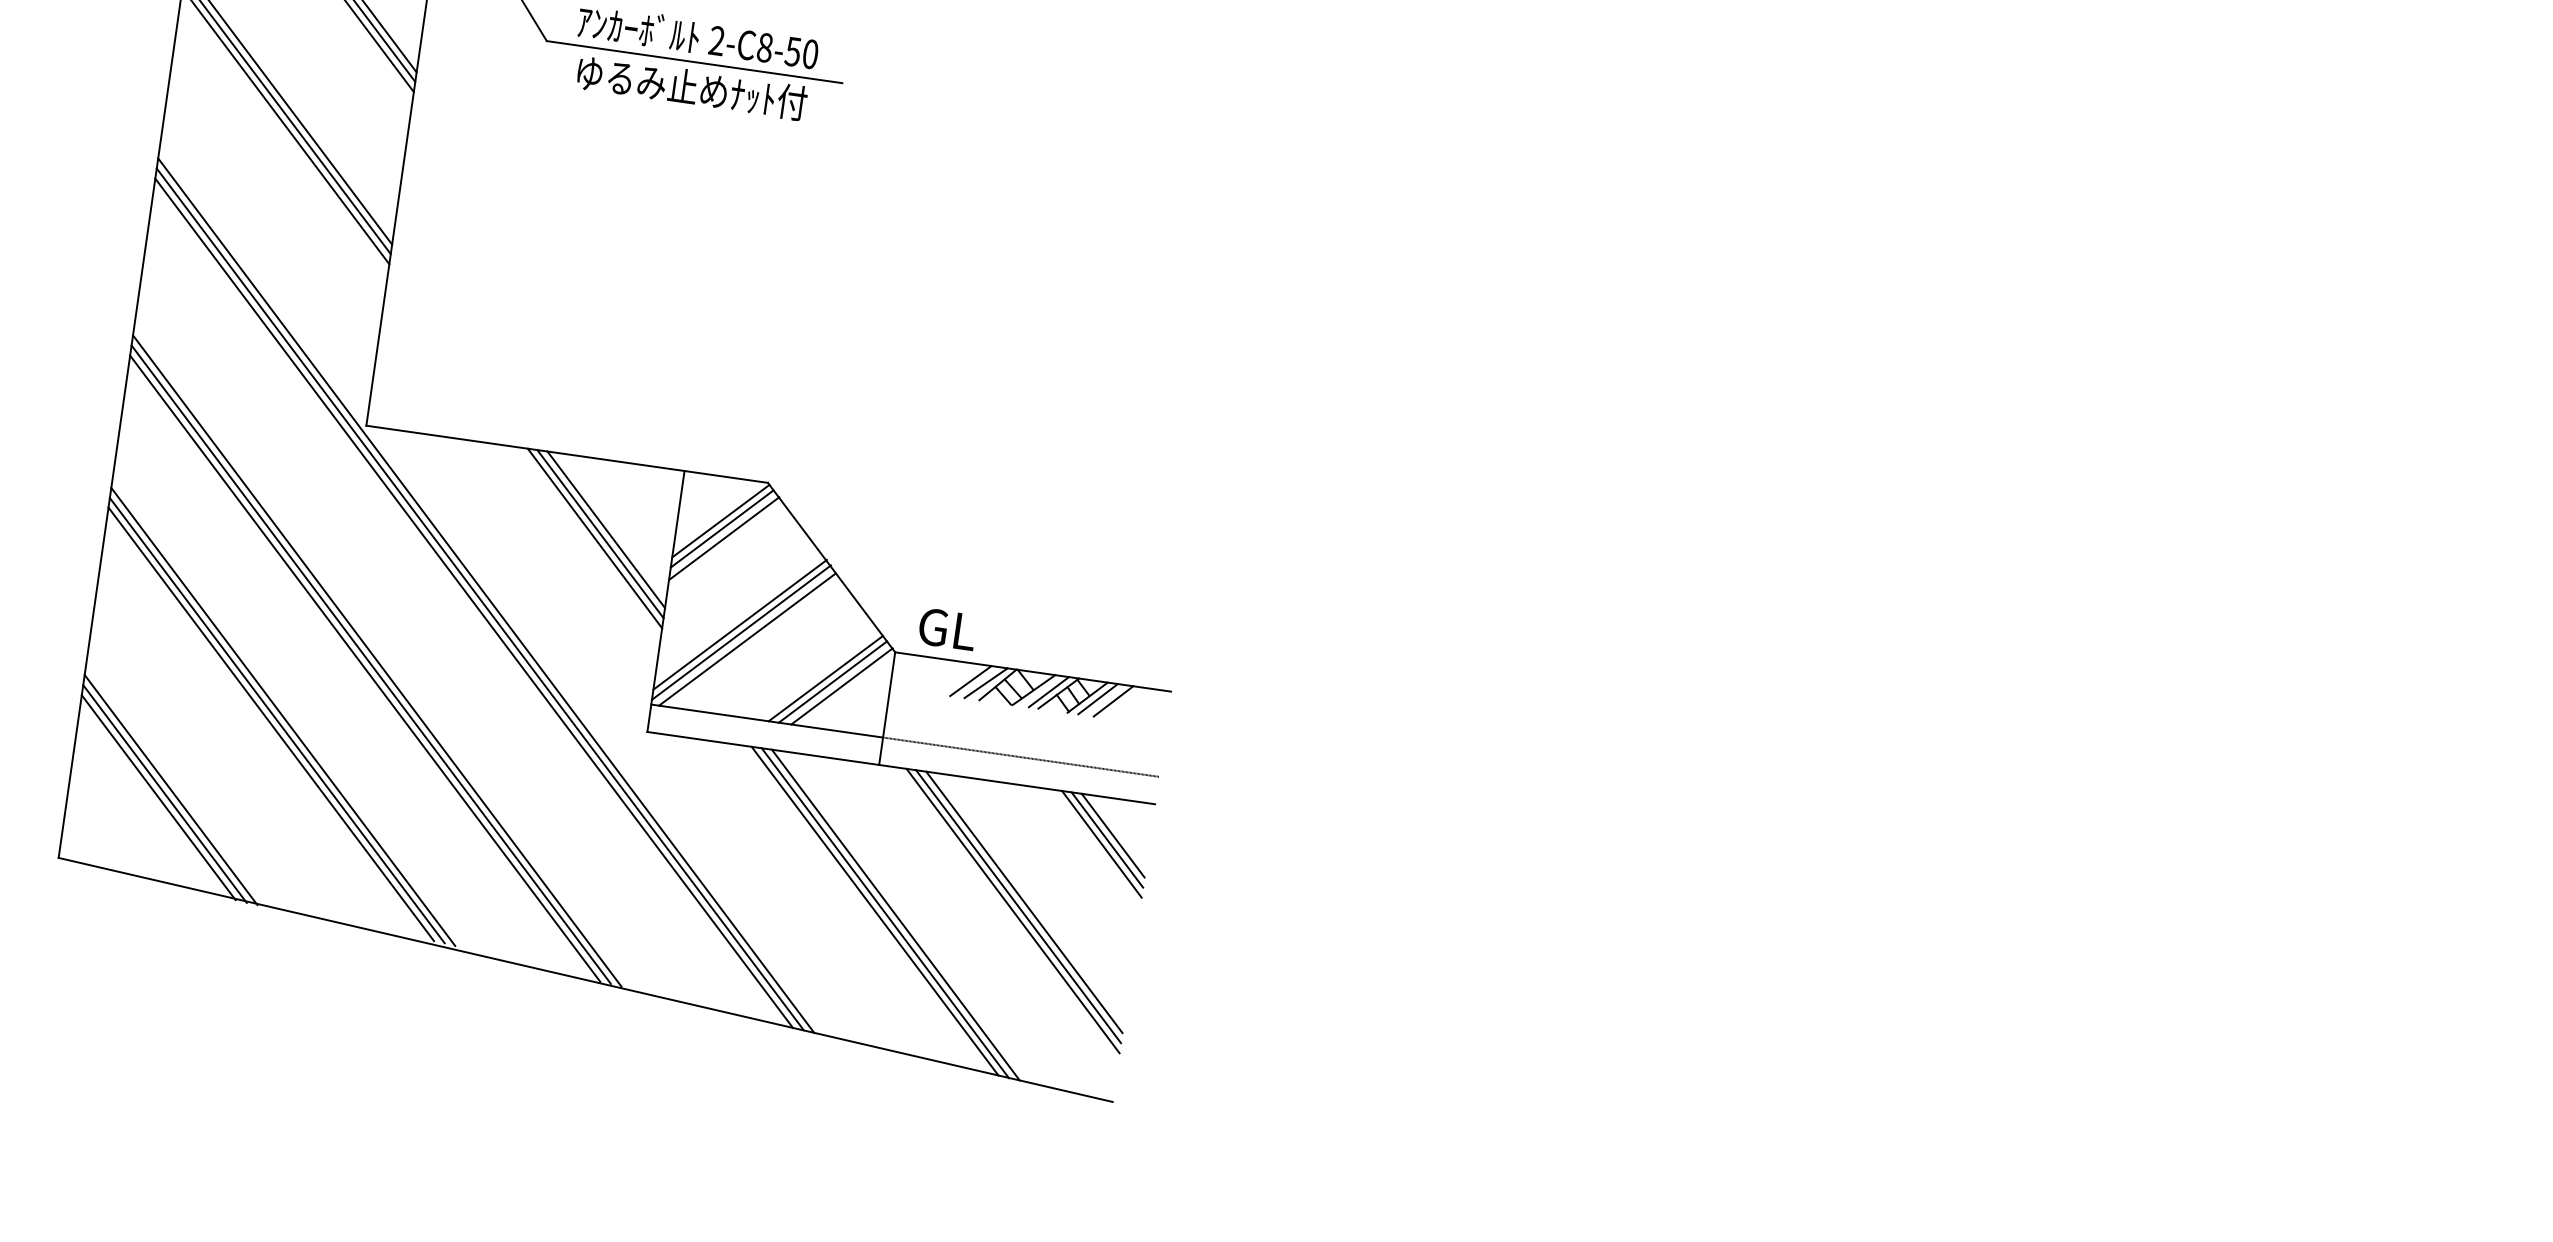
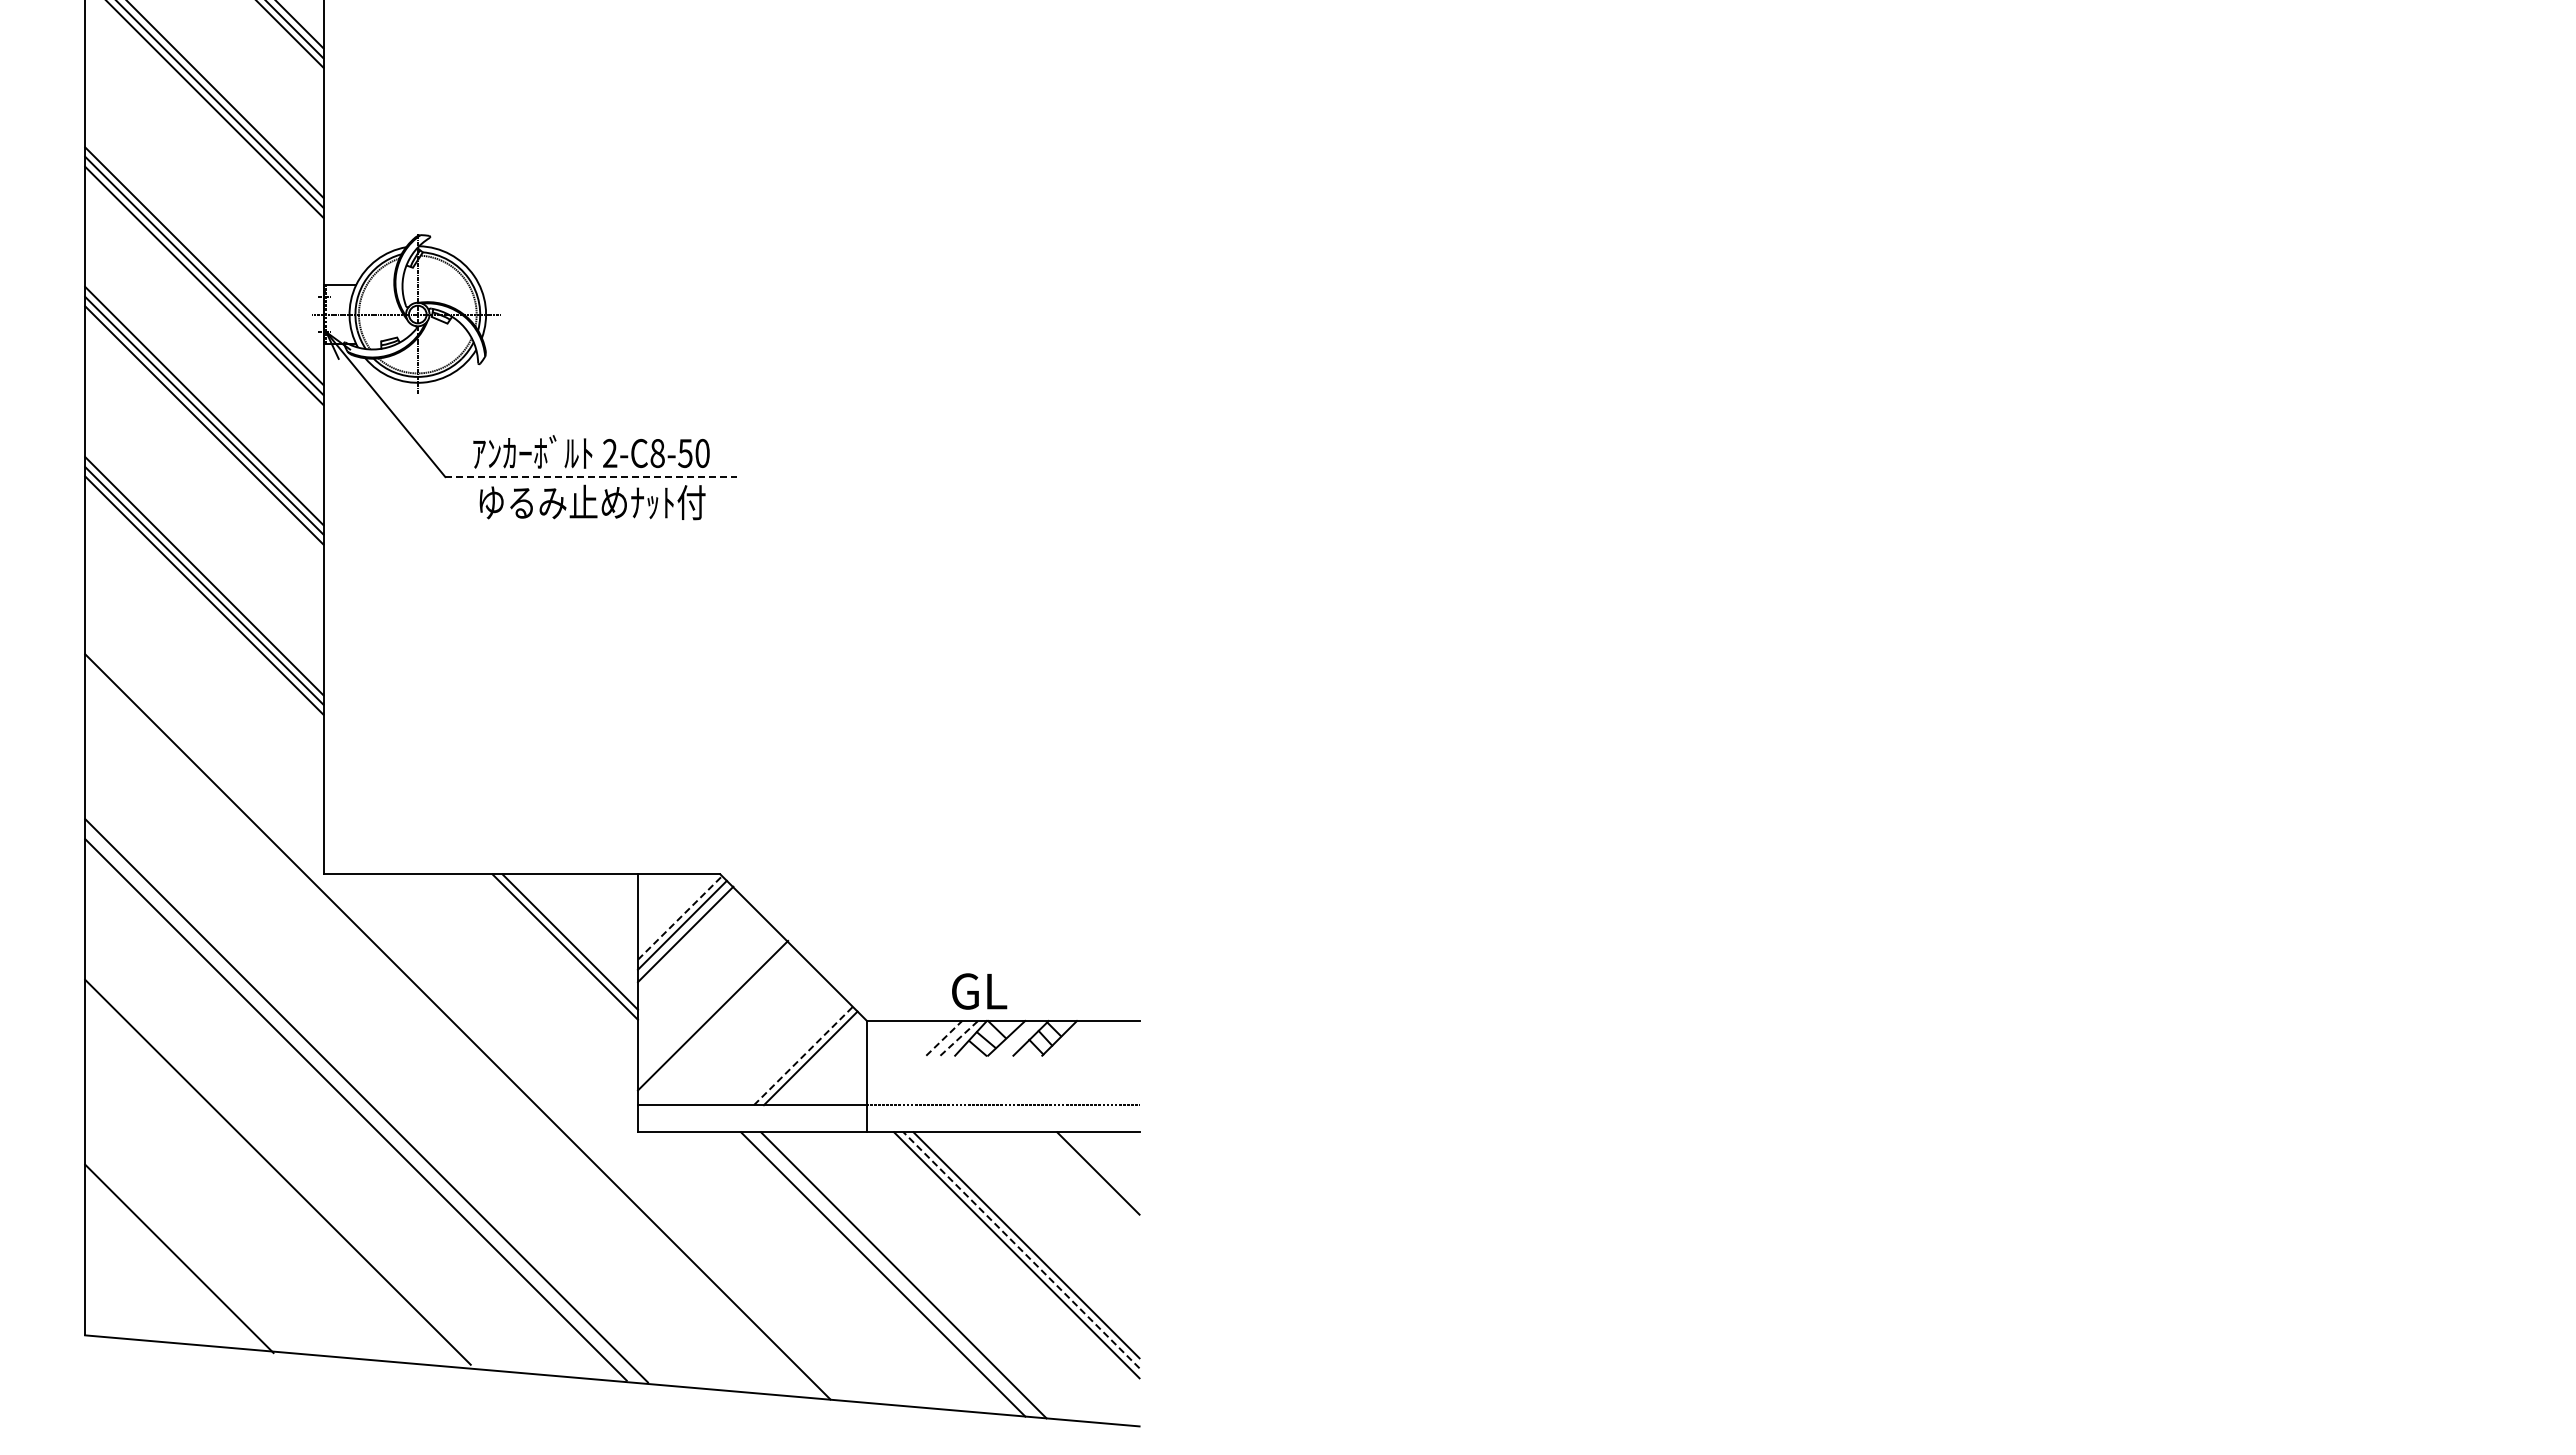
line: (694, 62) -> (591, 477), solid -> dashed
line: (721, 520) -> (680, 917), solid -> dashed
line: (595, 537) -> (560, 951), removed
line: (486, 595) -> (463, 1022), removed
line: (474, 603) -> (452, 1031), removed
text: (947, 629) -> (979, 991), moved
line: (741, 632) -> (715, 1022), removed
line: (746, 639) -> (721, 1028), removed
line: (371, 665) -> (361, 1105), removed
line: (825, 679) -> (803, 1056), solid -> dashed
line: (971, 681) -> (944, 1038), solid -> dashed
line: (986, 683) -> (959, 1038), solid -> dashed
line: (842, 686) -> (820, 1061), removed
line: (1049, 691) -> (1021, 1037), removed
line: (1097, 698) -> (1069, 1037), removed
line: (1113, 700) -> (1085, 1037), removed
line: (283, 716) -> (283, 1167), removed
line: (271, 724) -> (272, 1176), removed
line: (170, 789) -> (184, 1253), removed
line: (158, 796) -> (173, 1262), removed
line: (1113, 835) -> (1103, 1168), removed
line: (1101, 844) -> (1093, 1178), removed
line: (1018, 906) -> (1021, 1250), solid -> dashed
line: (885, 912) -> (893, 1274), removed

